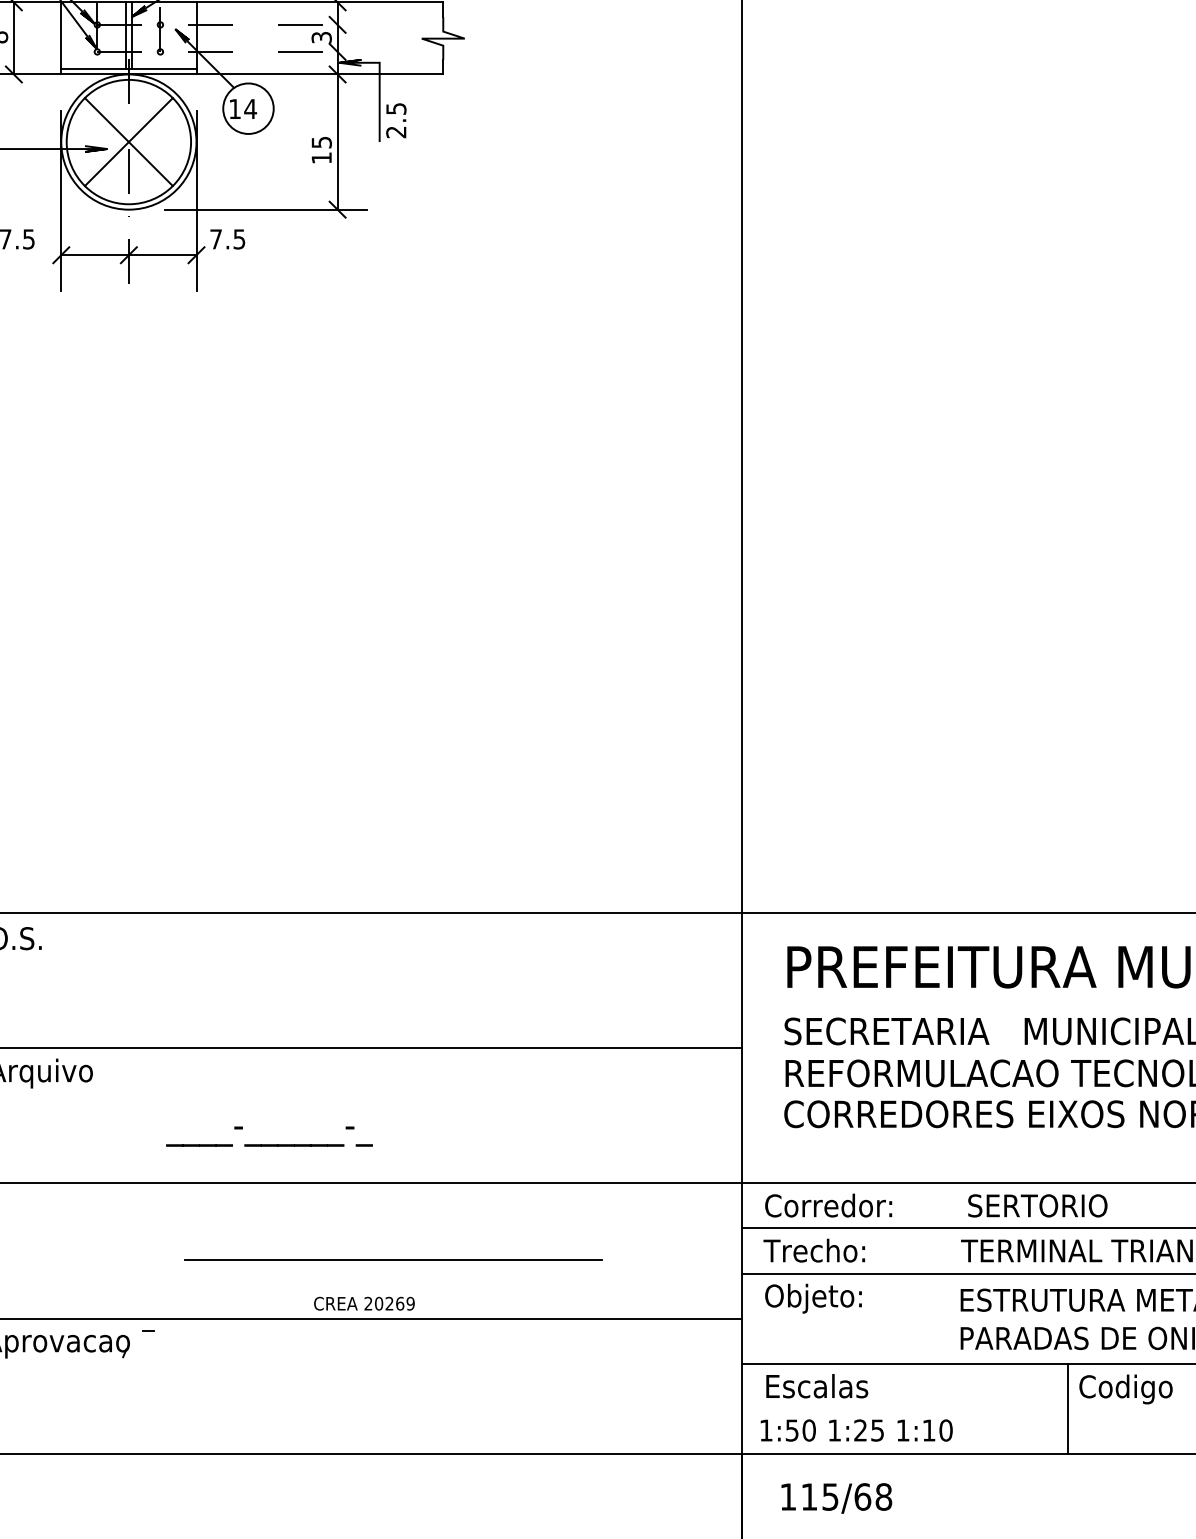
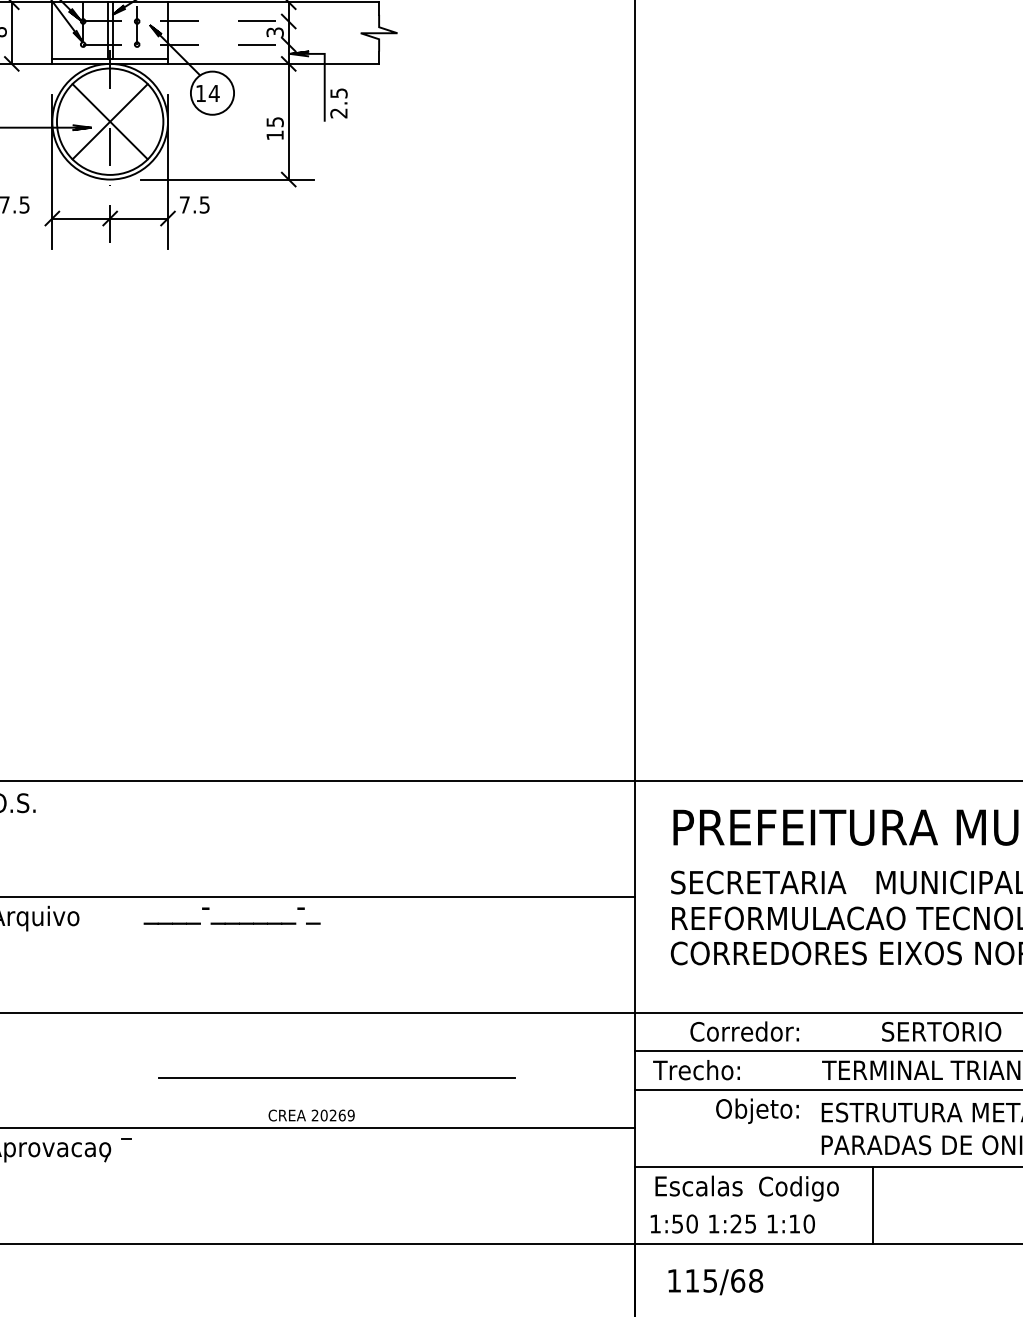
text: (269, 1136) -> (232, 916), moved
text: (828, 1205) -> (744, 1031), moved
text: (1037, 1205) -> (941, 1031), moved
text: (813, 1298) -> (757, 1111), moved
text: (1125, 1389) -> (798, 1188), moved
line: (1068, 1408) -> (872, 1205), moved

